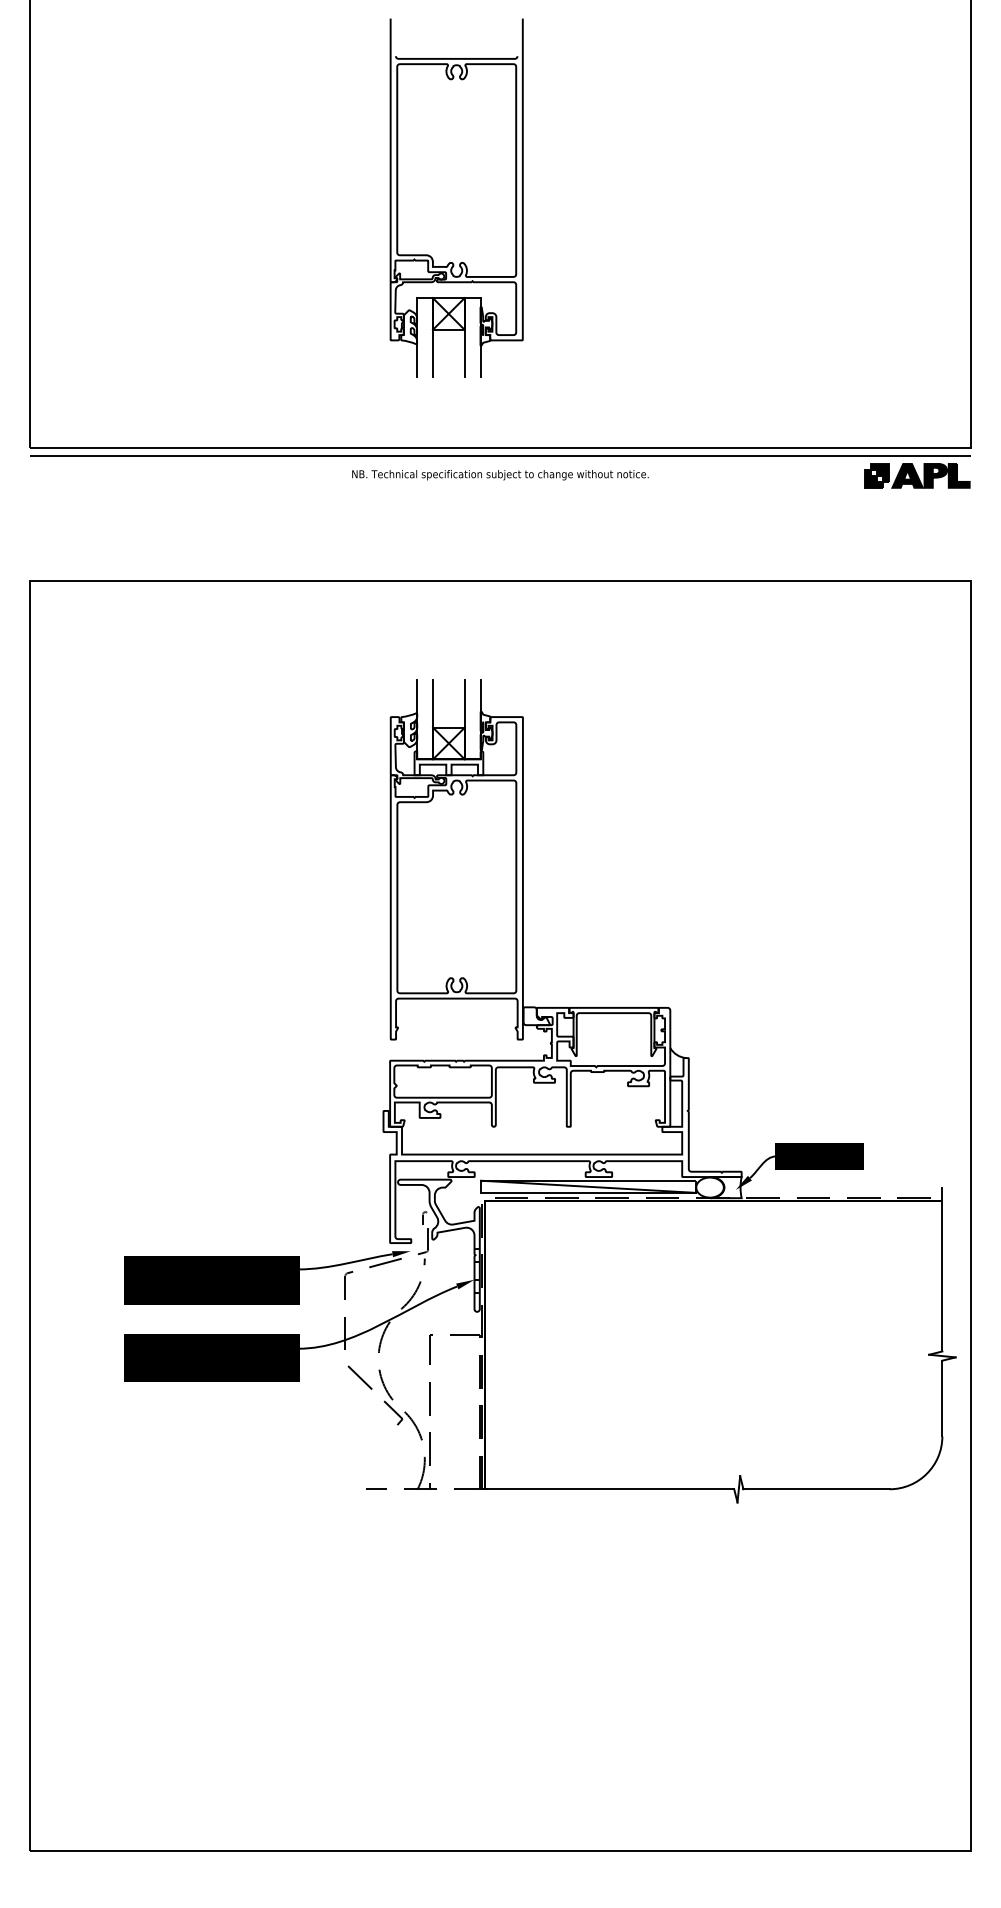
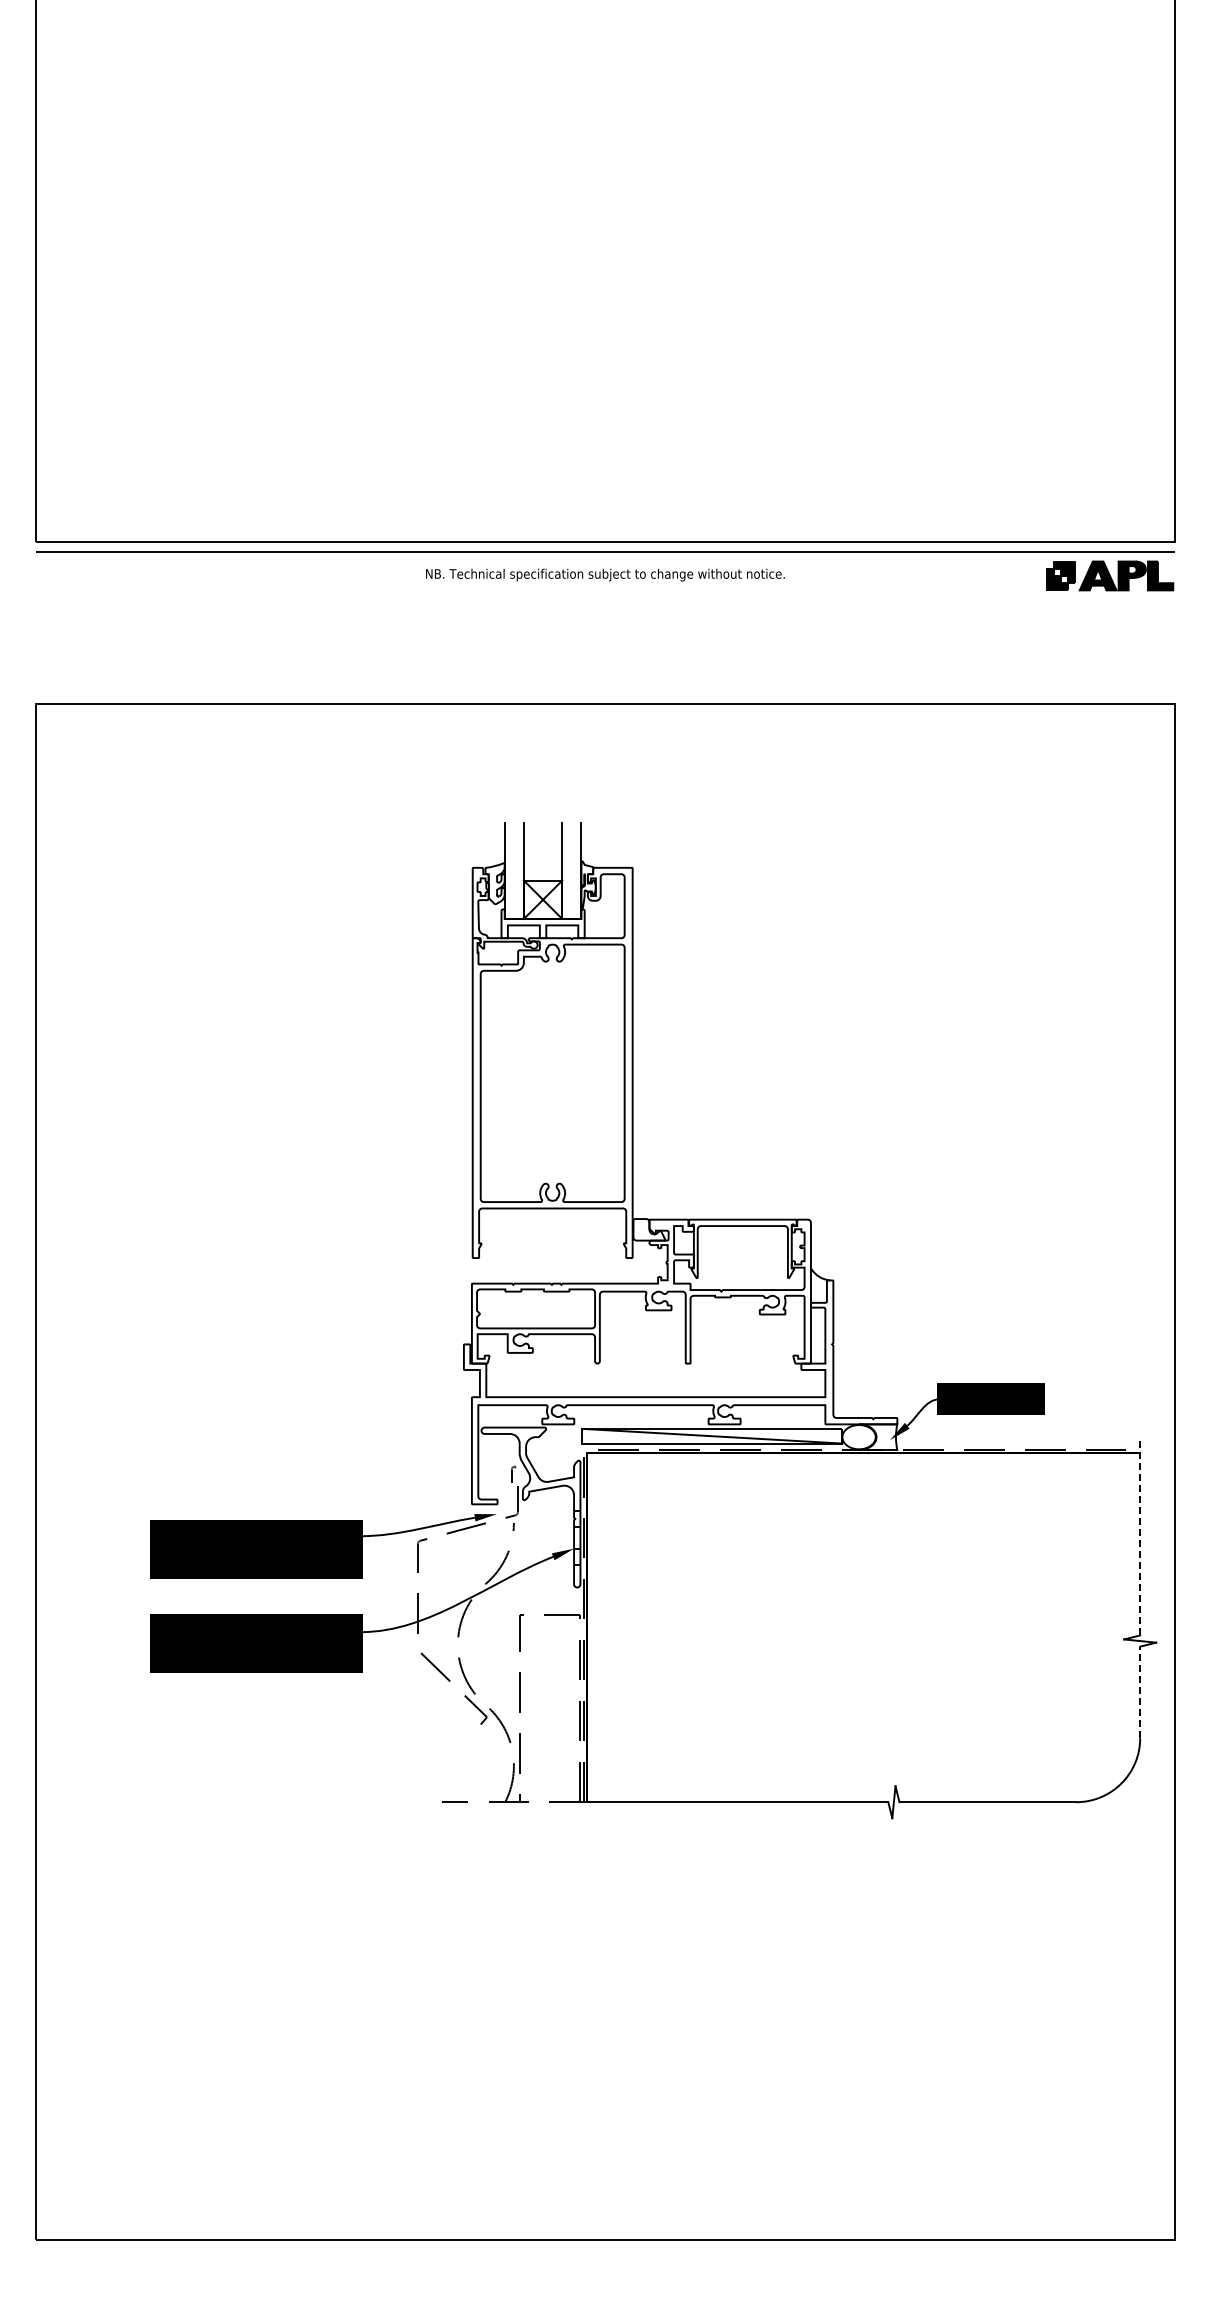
part: (456, 197) -> (552, 239), removed
line: (942, 1268) -> (1140, 1535), solid -> dashed
line: (942, 1398) -> (1140, 1692), solid -> dashed

